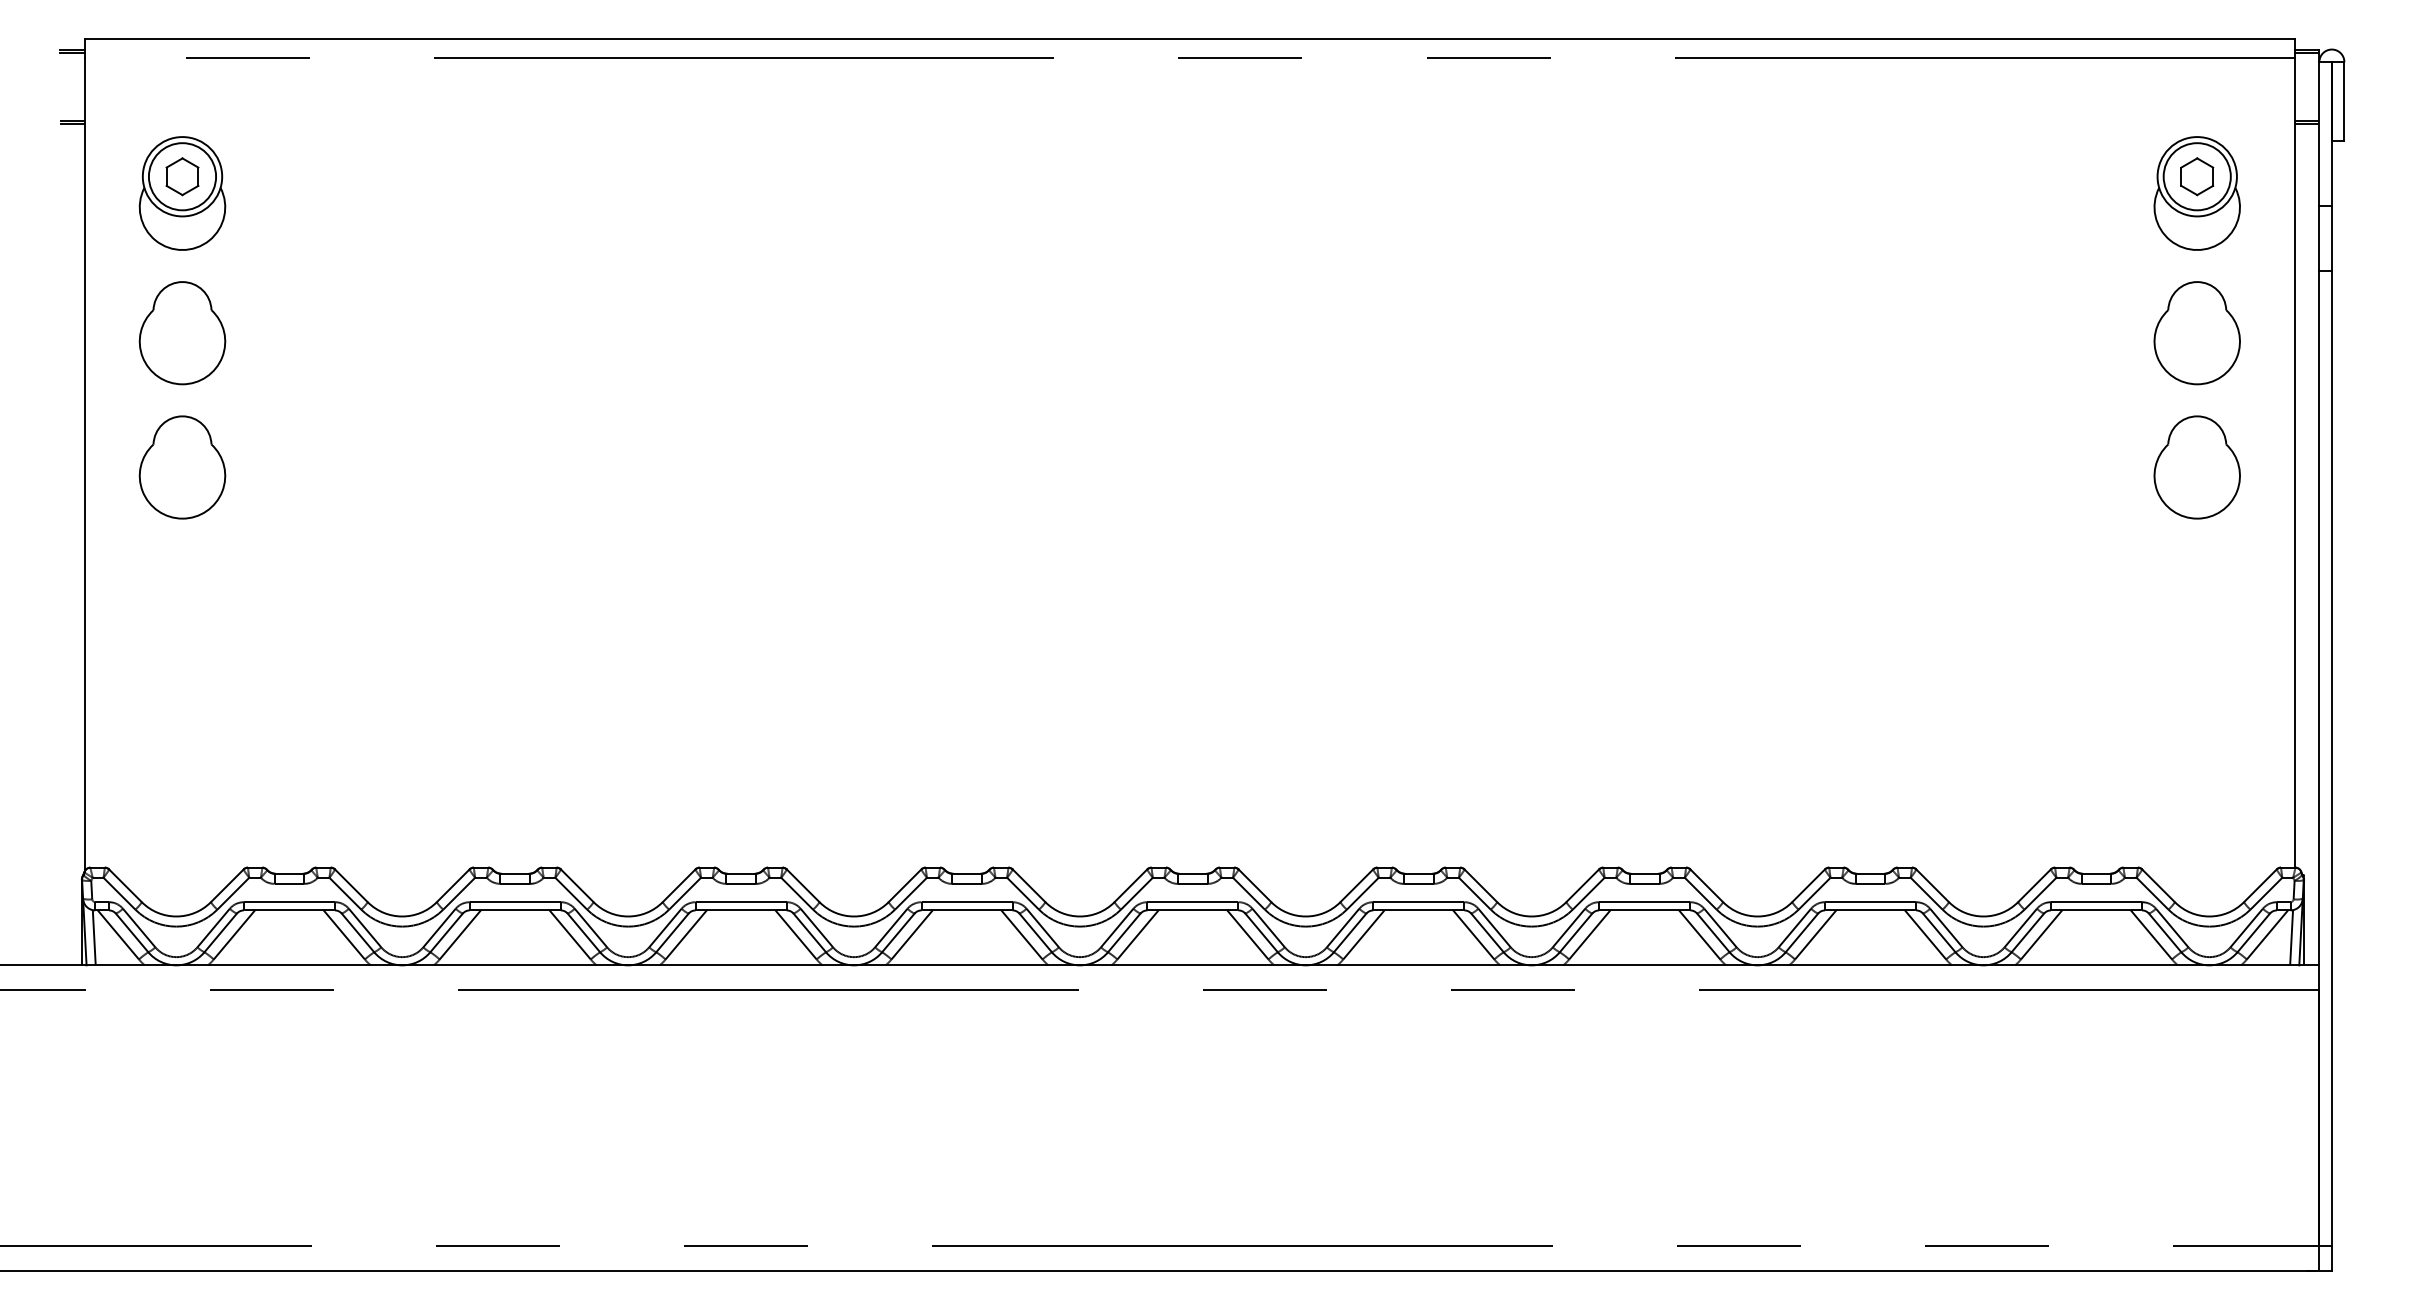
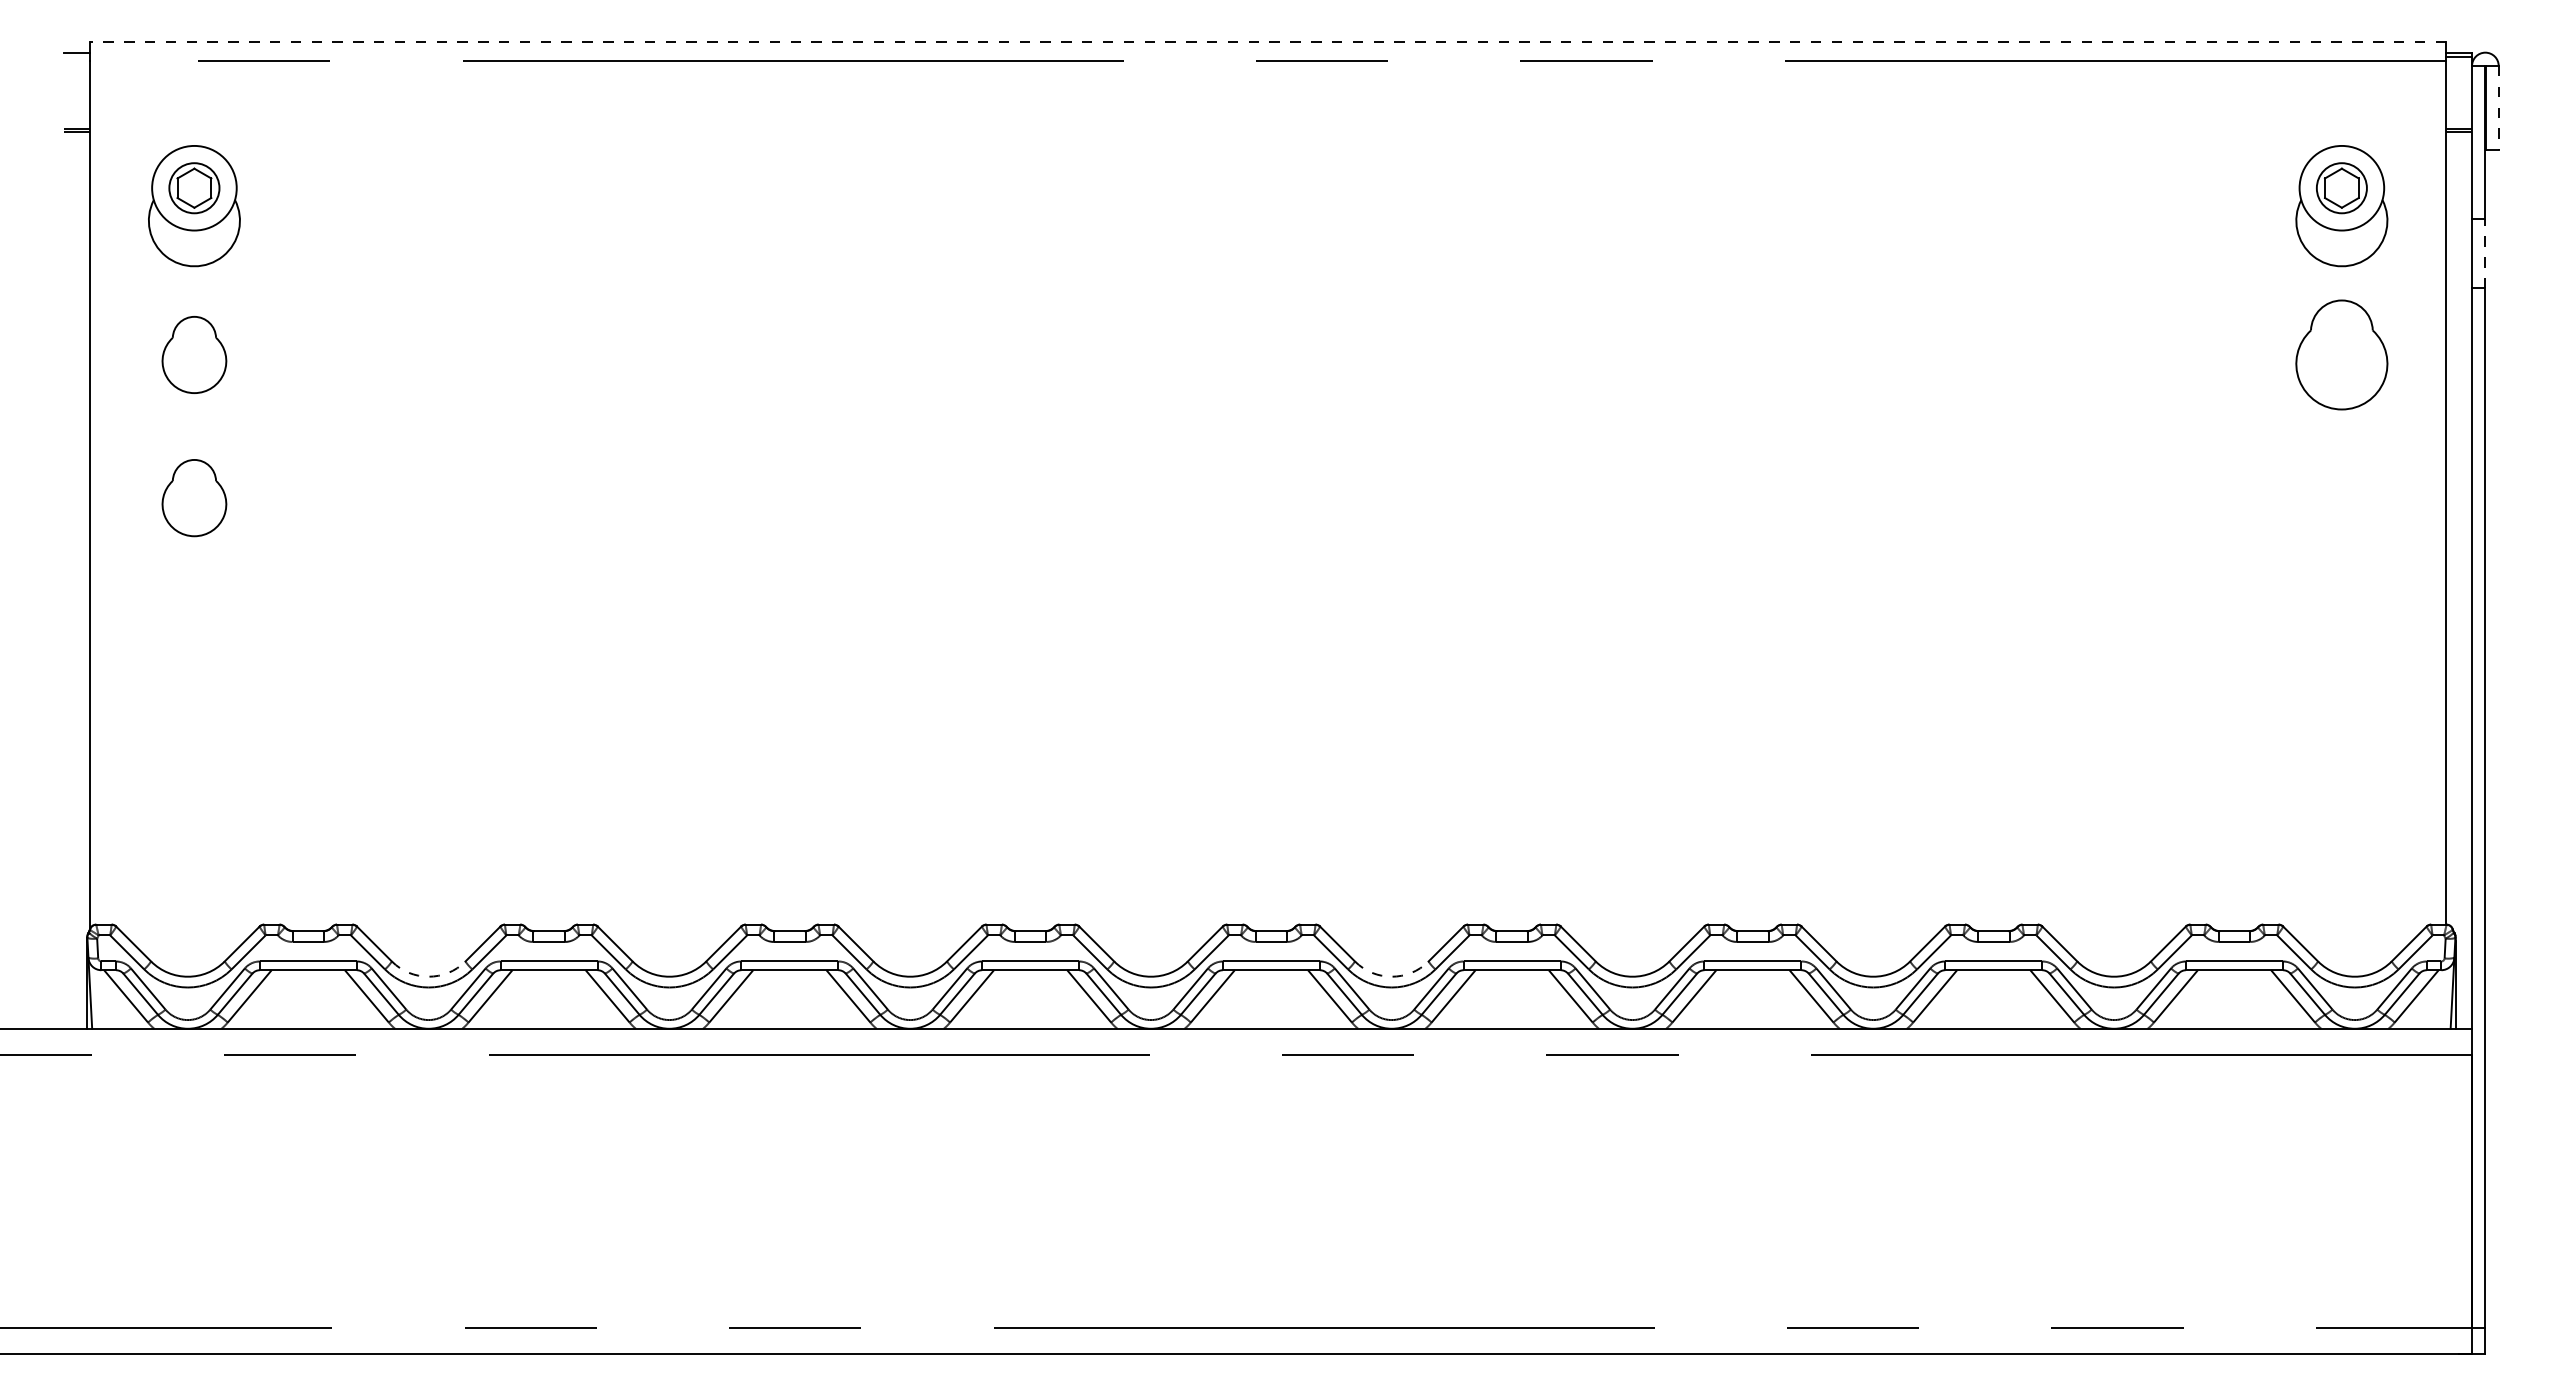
line: (1190, 39) -> (1268, 41), solid -> dashed
line: (72, 53) -> (77, 56), removed
line: (2344, 101) -> (2498, 108), solid -> dashed
circle: (182, 176) -> (194, 188), size x0.7
circle: (2196, 176) -> (2341, 188), size x0.7
line: (2331, 237) -> (2485, 253), solid -> dashed
part: (182, 332) -> (194, 354), size x0.7
part: (182, 466) -> (194, 497), size x0.7
part: (2196, 466) -> (2341, 497), removed
arc: (402, 916) -> (428, 976), solid -> dashed
arc: (1305, 916) -> (1391, 976), solid -> dashed
line: (93, 936) -> (99, 998), removed
line: (2290, 936) -> (2441, 998), removed

